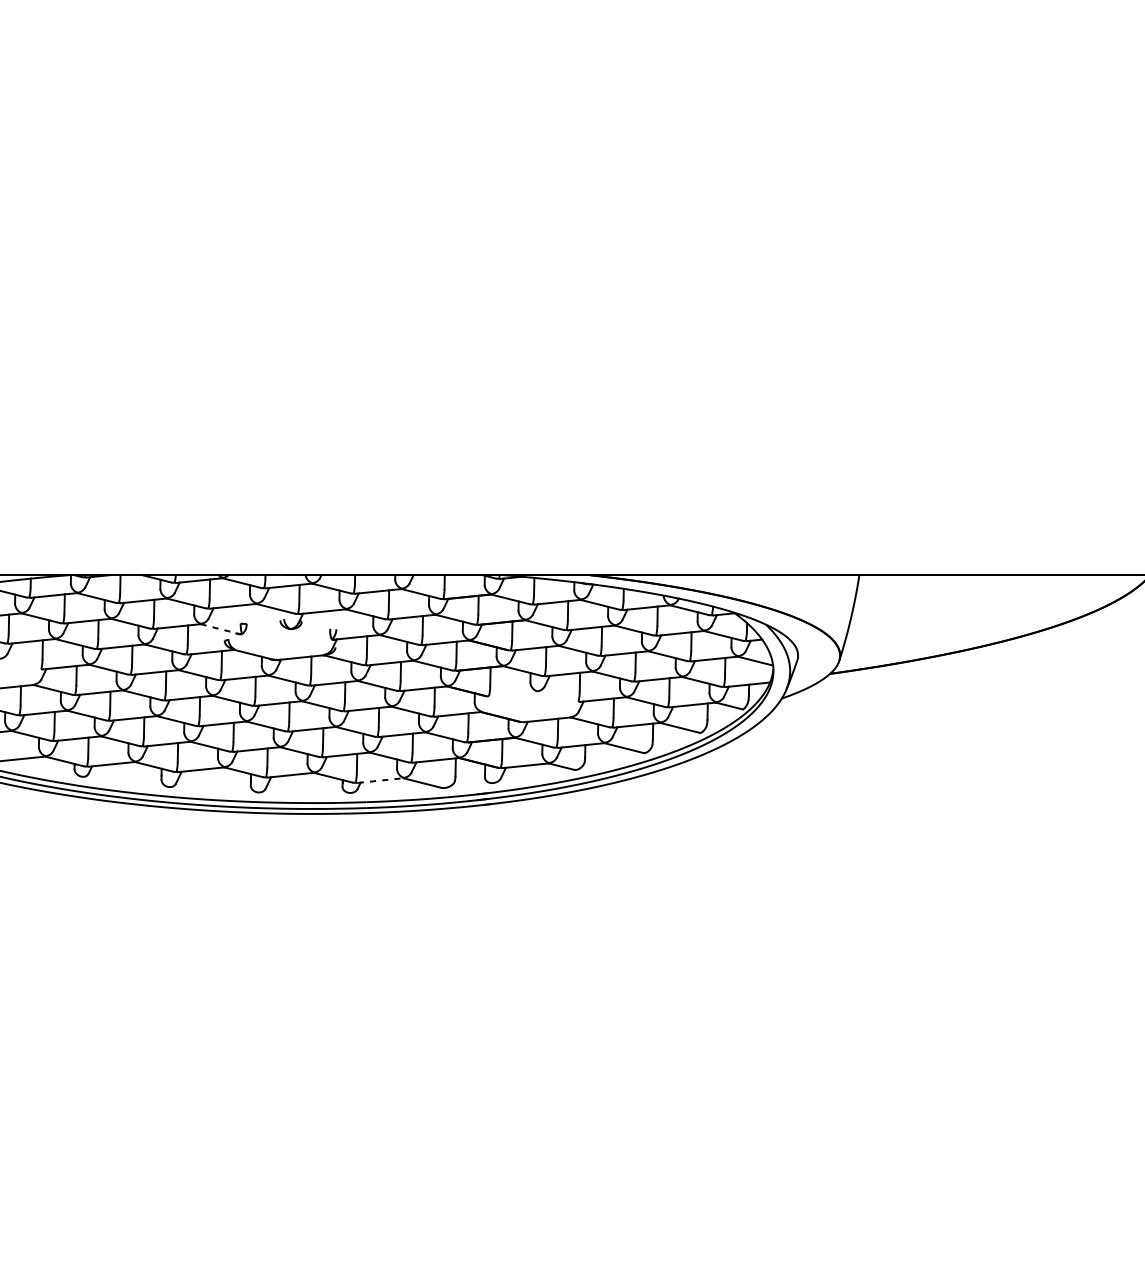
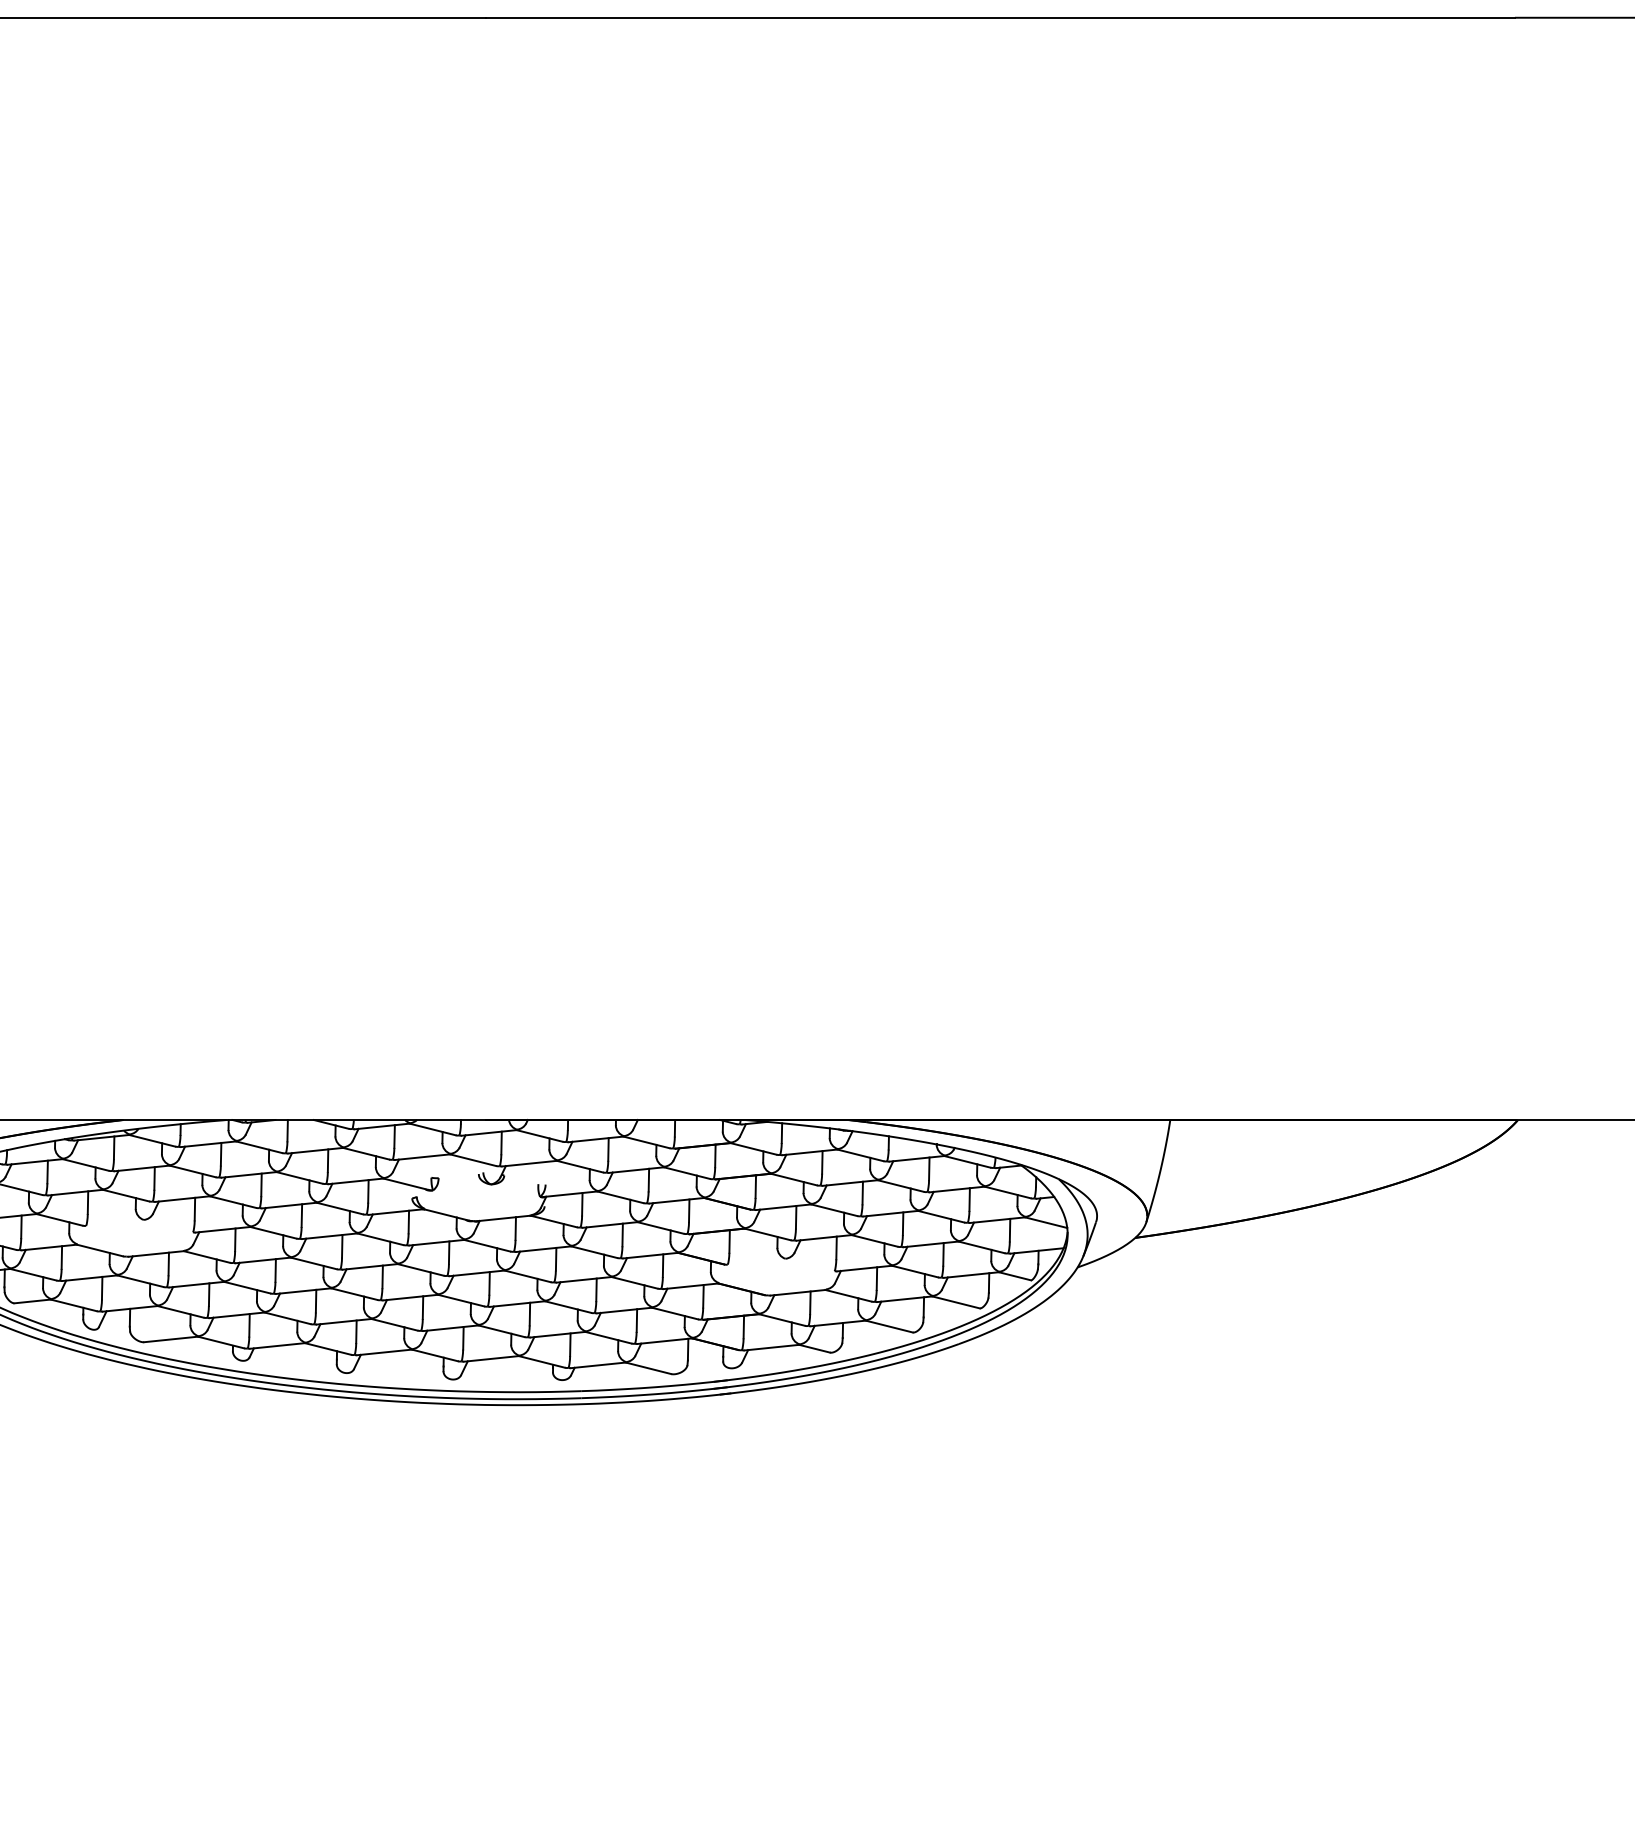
line: (219, 629) -> (406, 1184), dashed -> solid
line: (380, 780) -> (598, 1365), dashed -> solid

